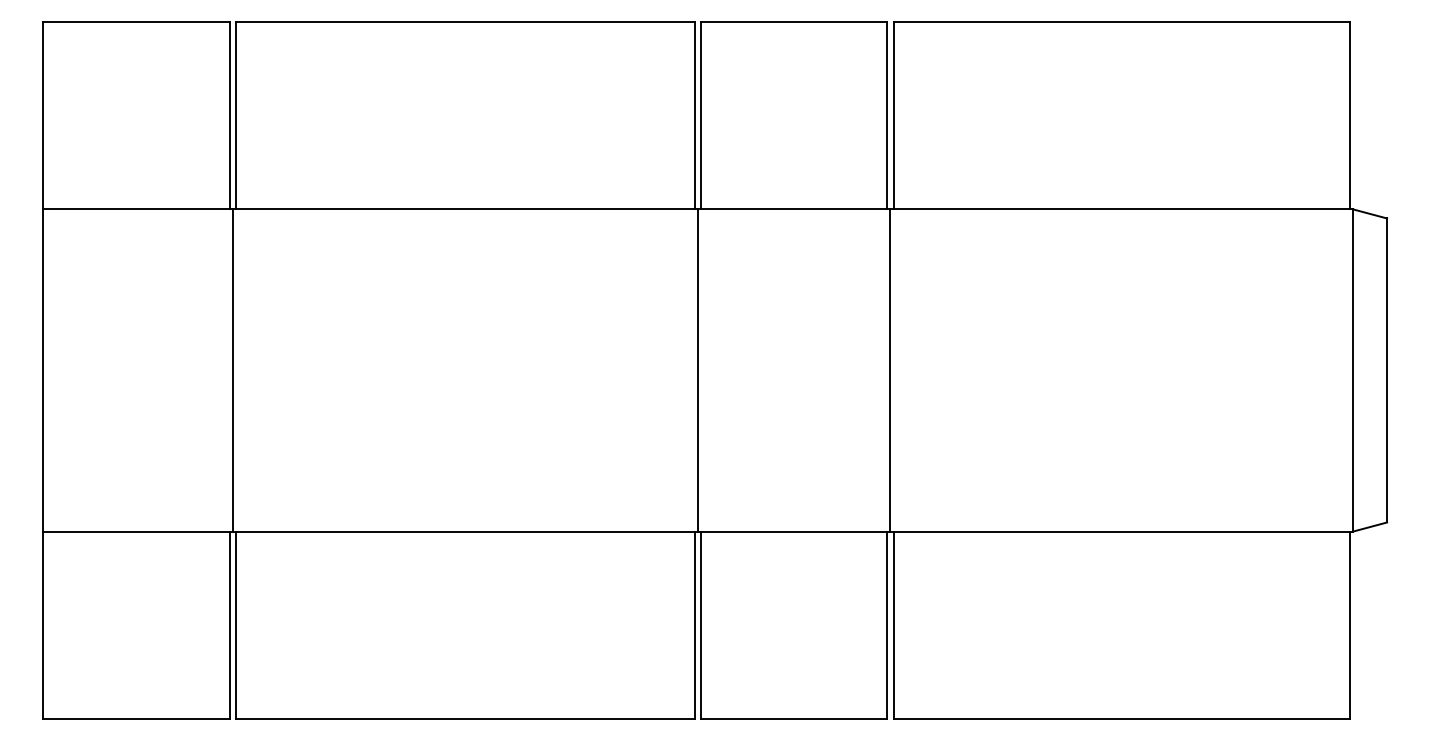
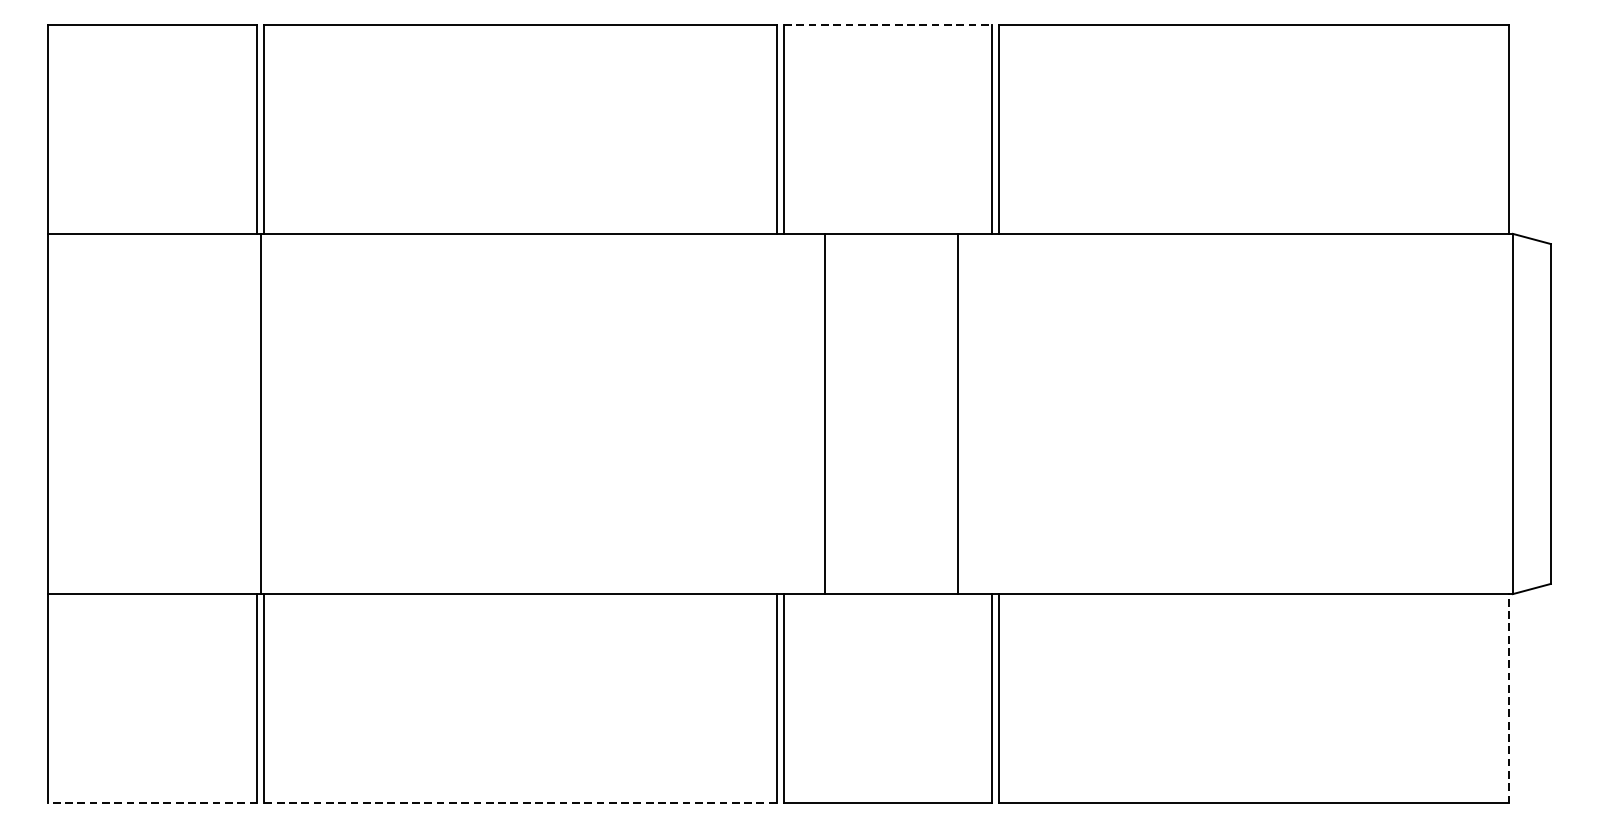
line: (794, 22) -> (888, 24), solid -> dashed
line: (697, 370) -> (824, 414), moved
line: (890, 370) -> (957, 414), moved
line: (1349, 625) -> (1508, 699), solid -> dashed
line: (136, 718) -> (152, 803), solid -> dashed
line: (466, 718) -> (521, 803), solid -> dashed

